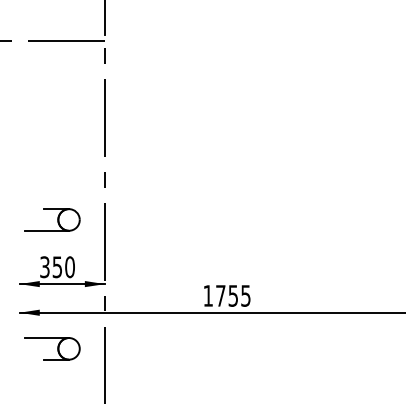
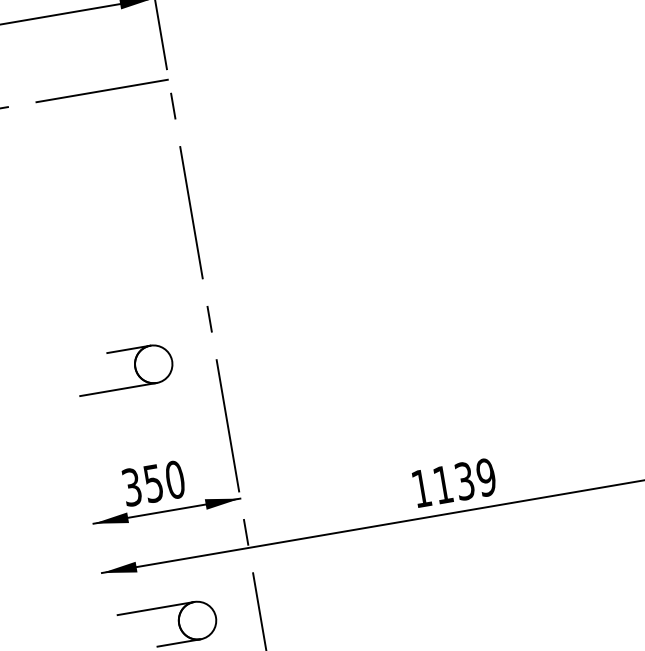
part: (52, 219) -> (125, 368), moved
text: (233, 295) -> (464, 480), 1755 -> 1139

